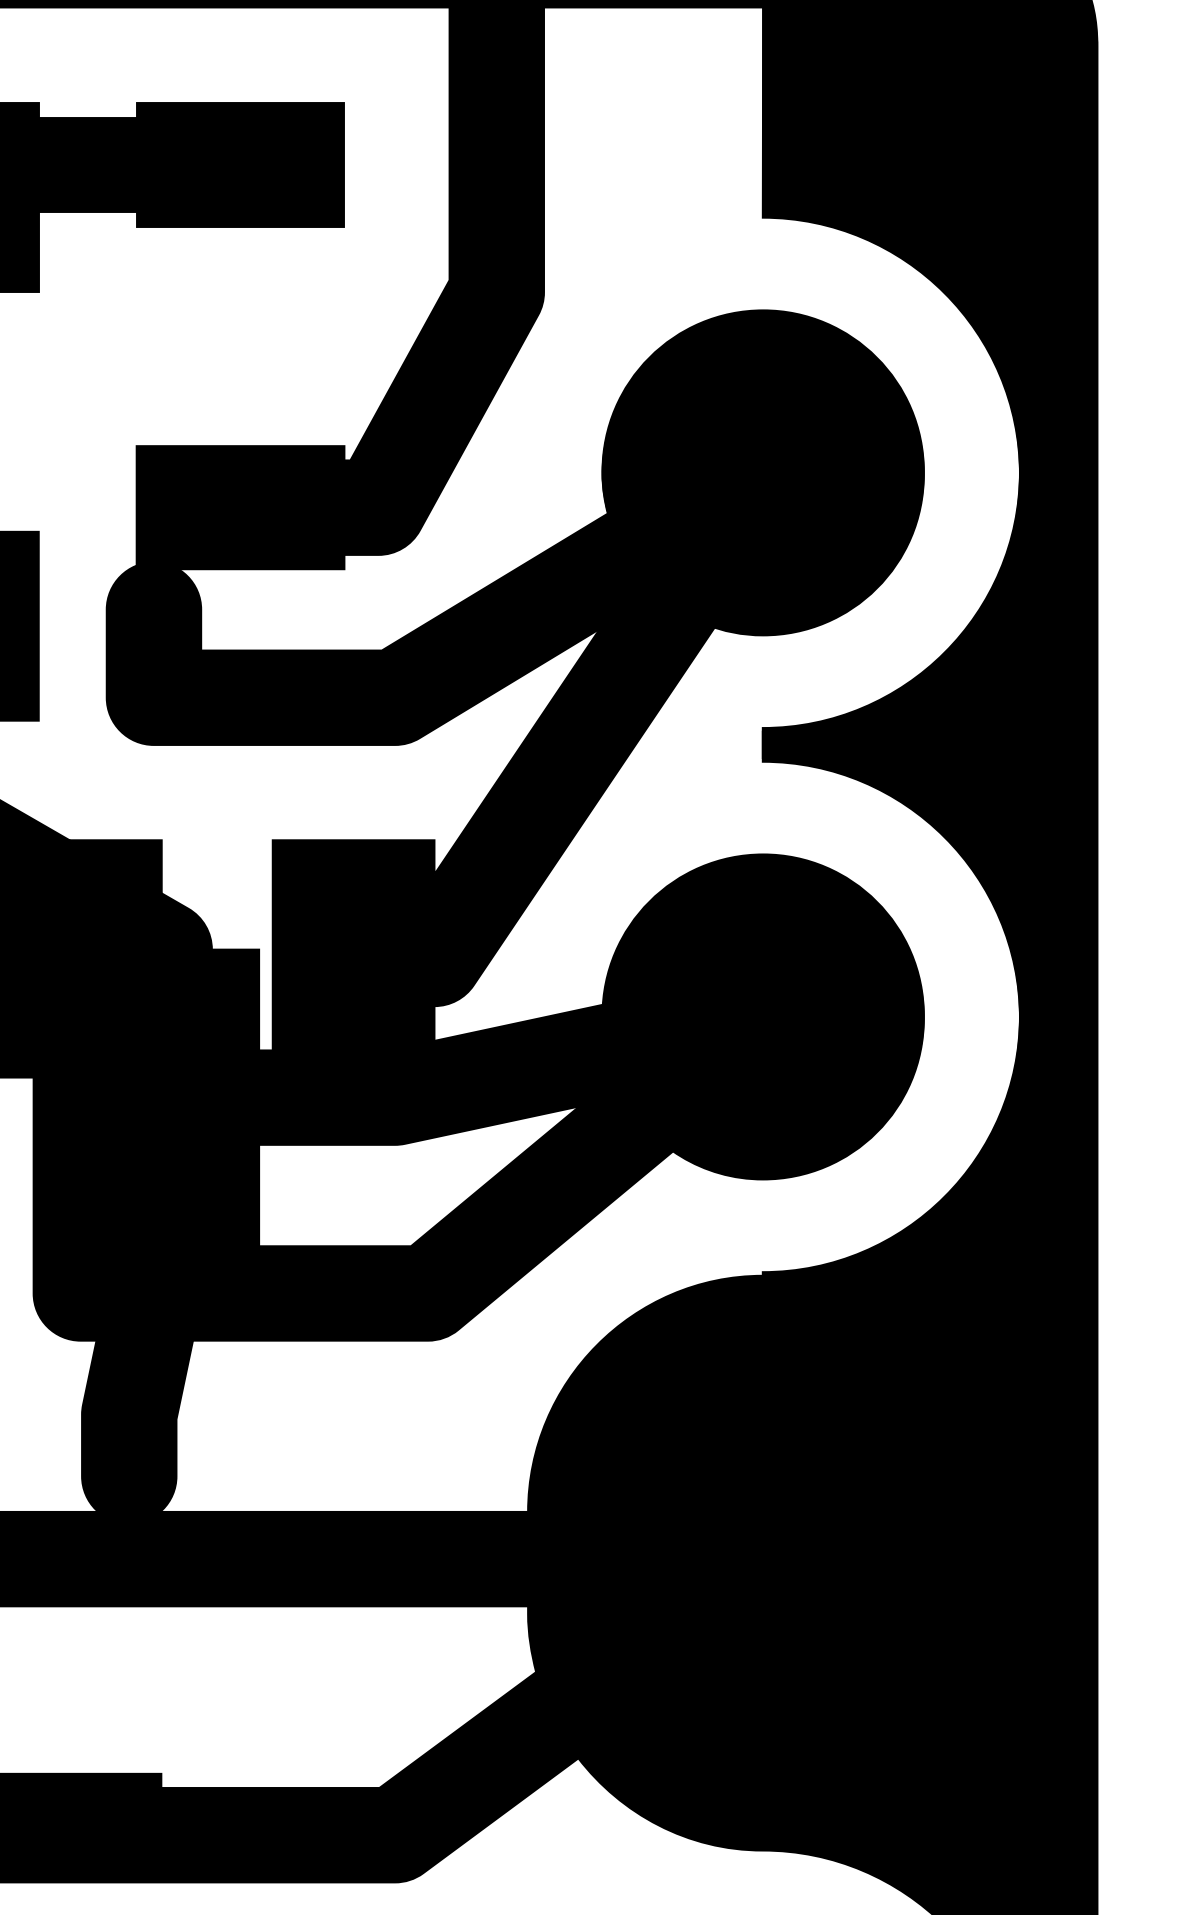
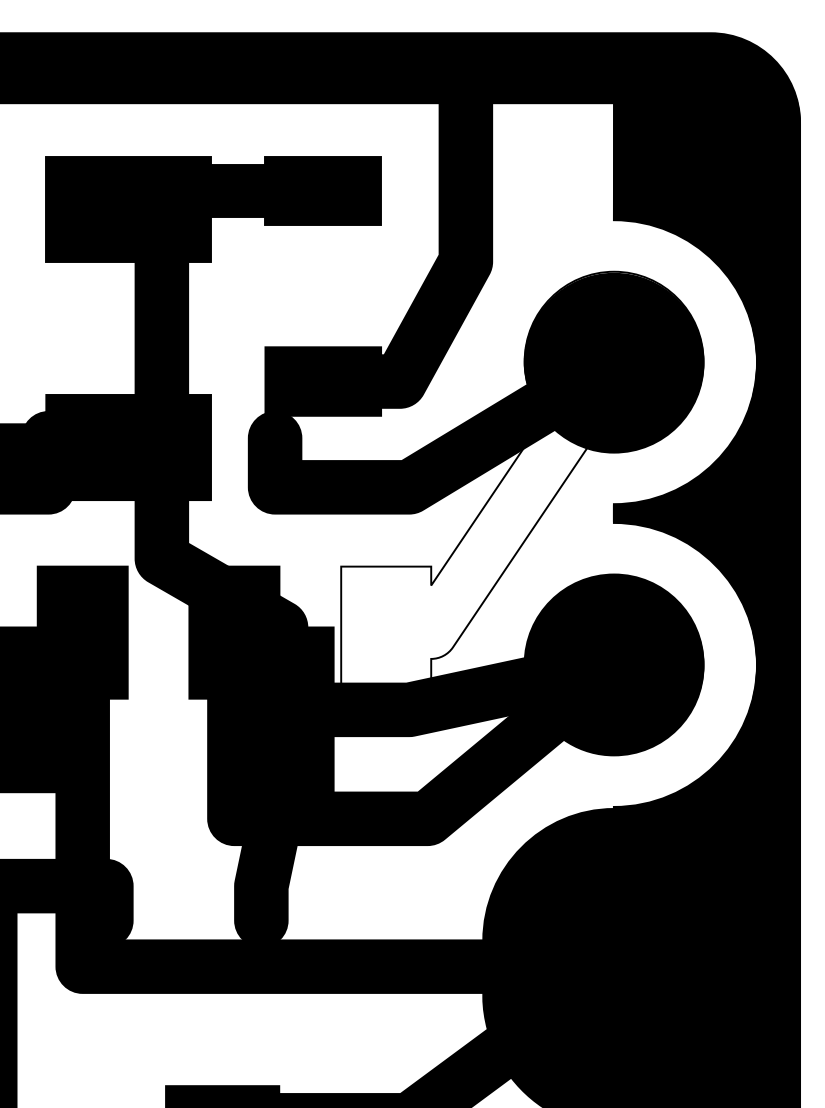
fill: (598, 692) -> (522, 484), removed

